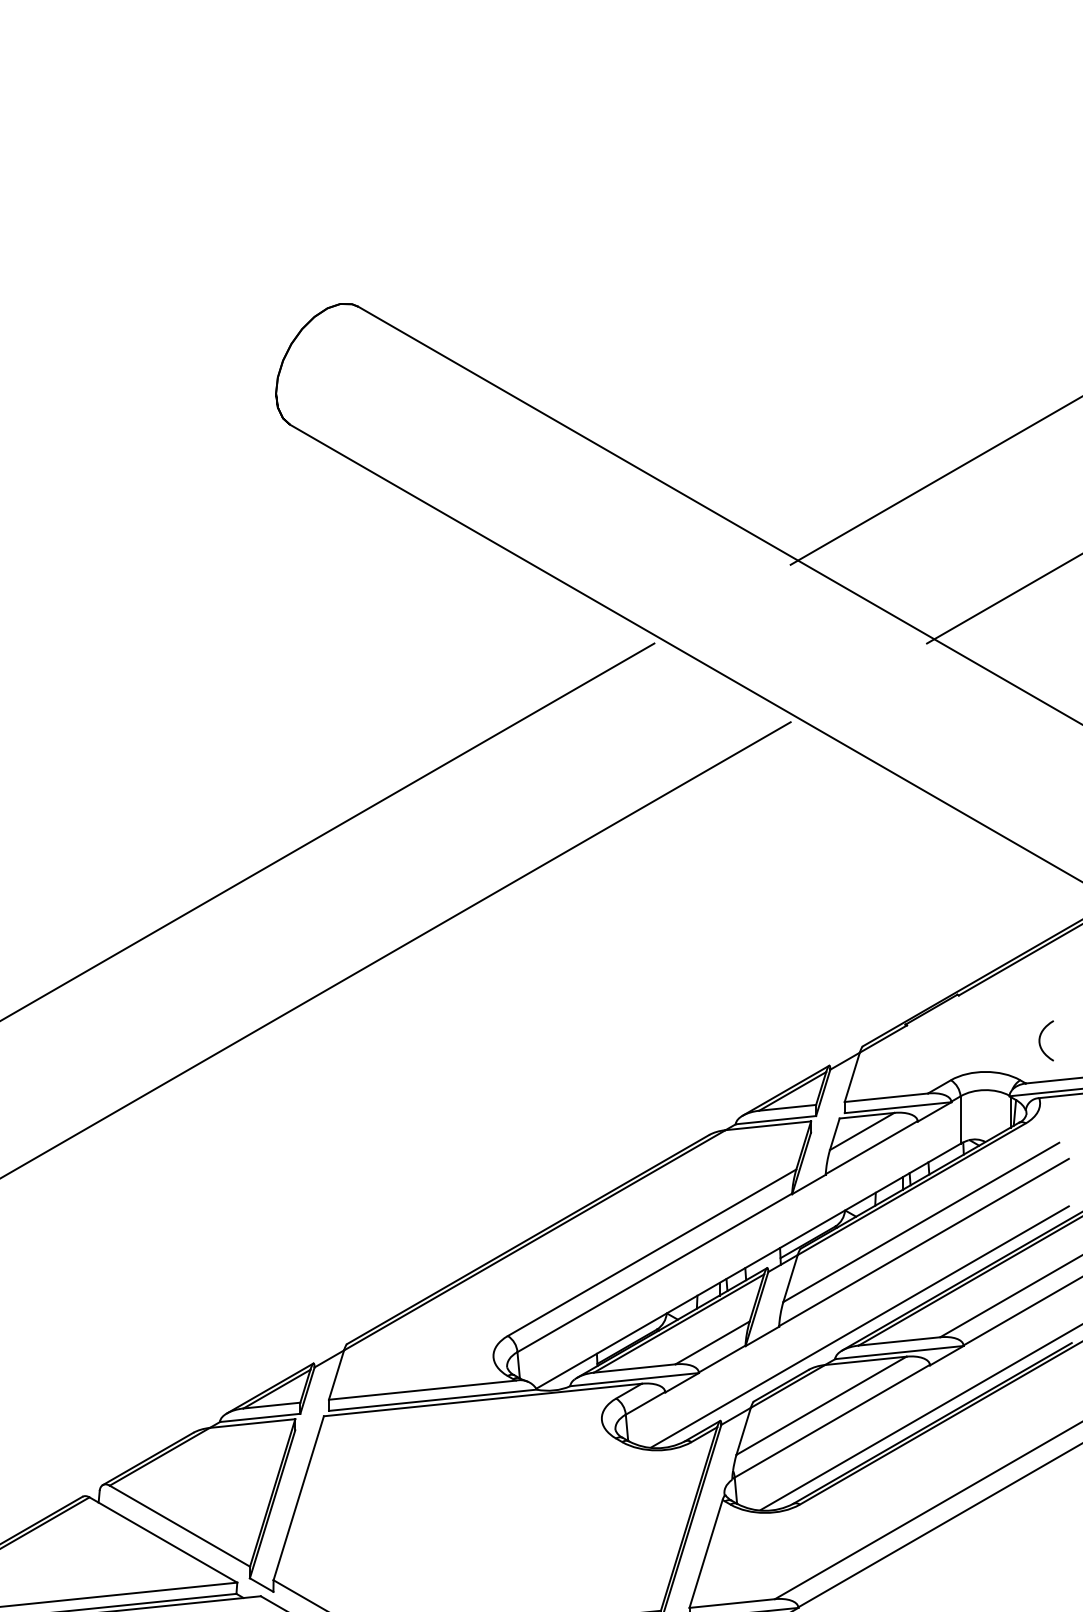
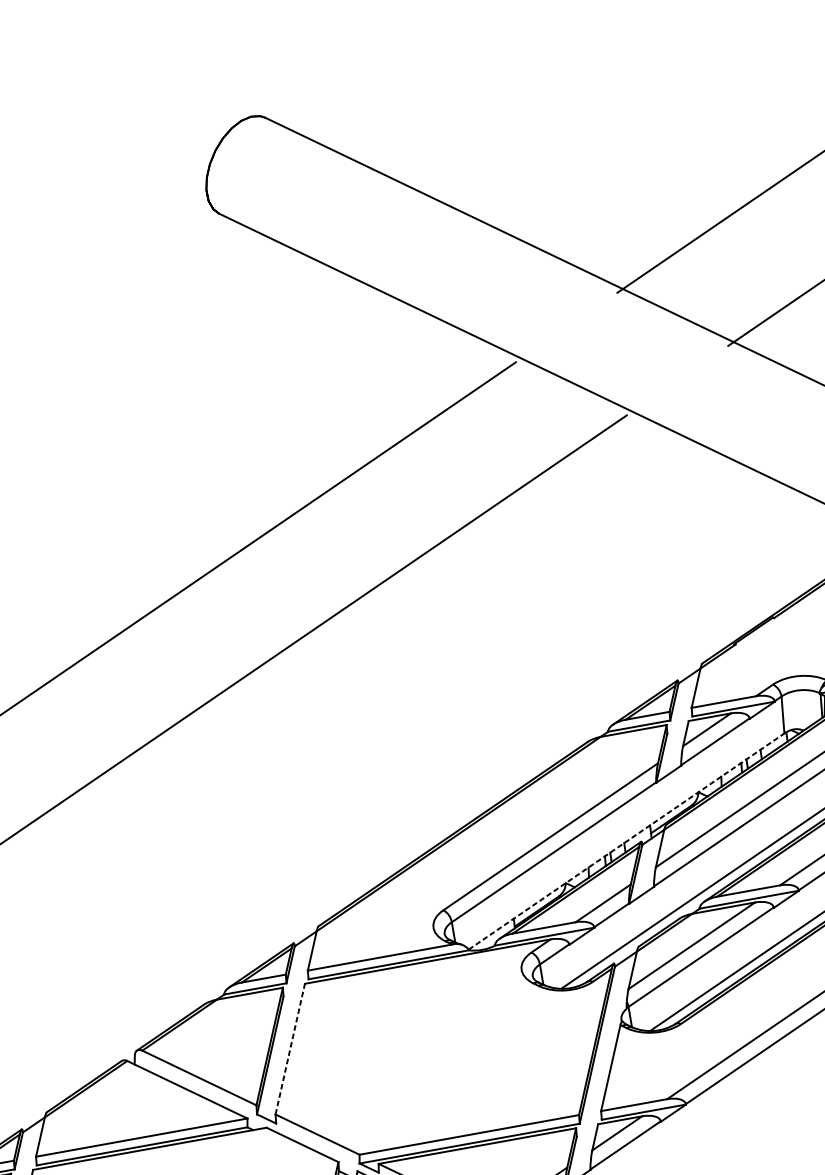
line: (748, 1266) -> (626, 841), solid -> dashed
line: (298, 1498) -> (290, 1049), solid -> dashed

